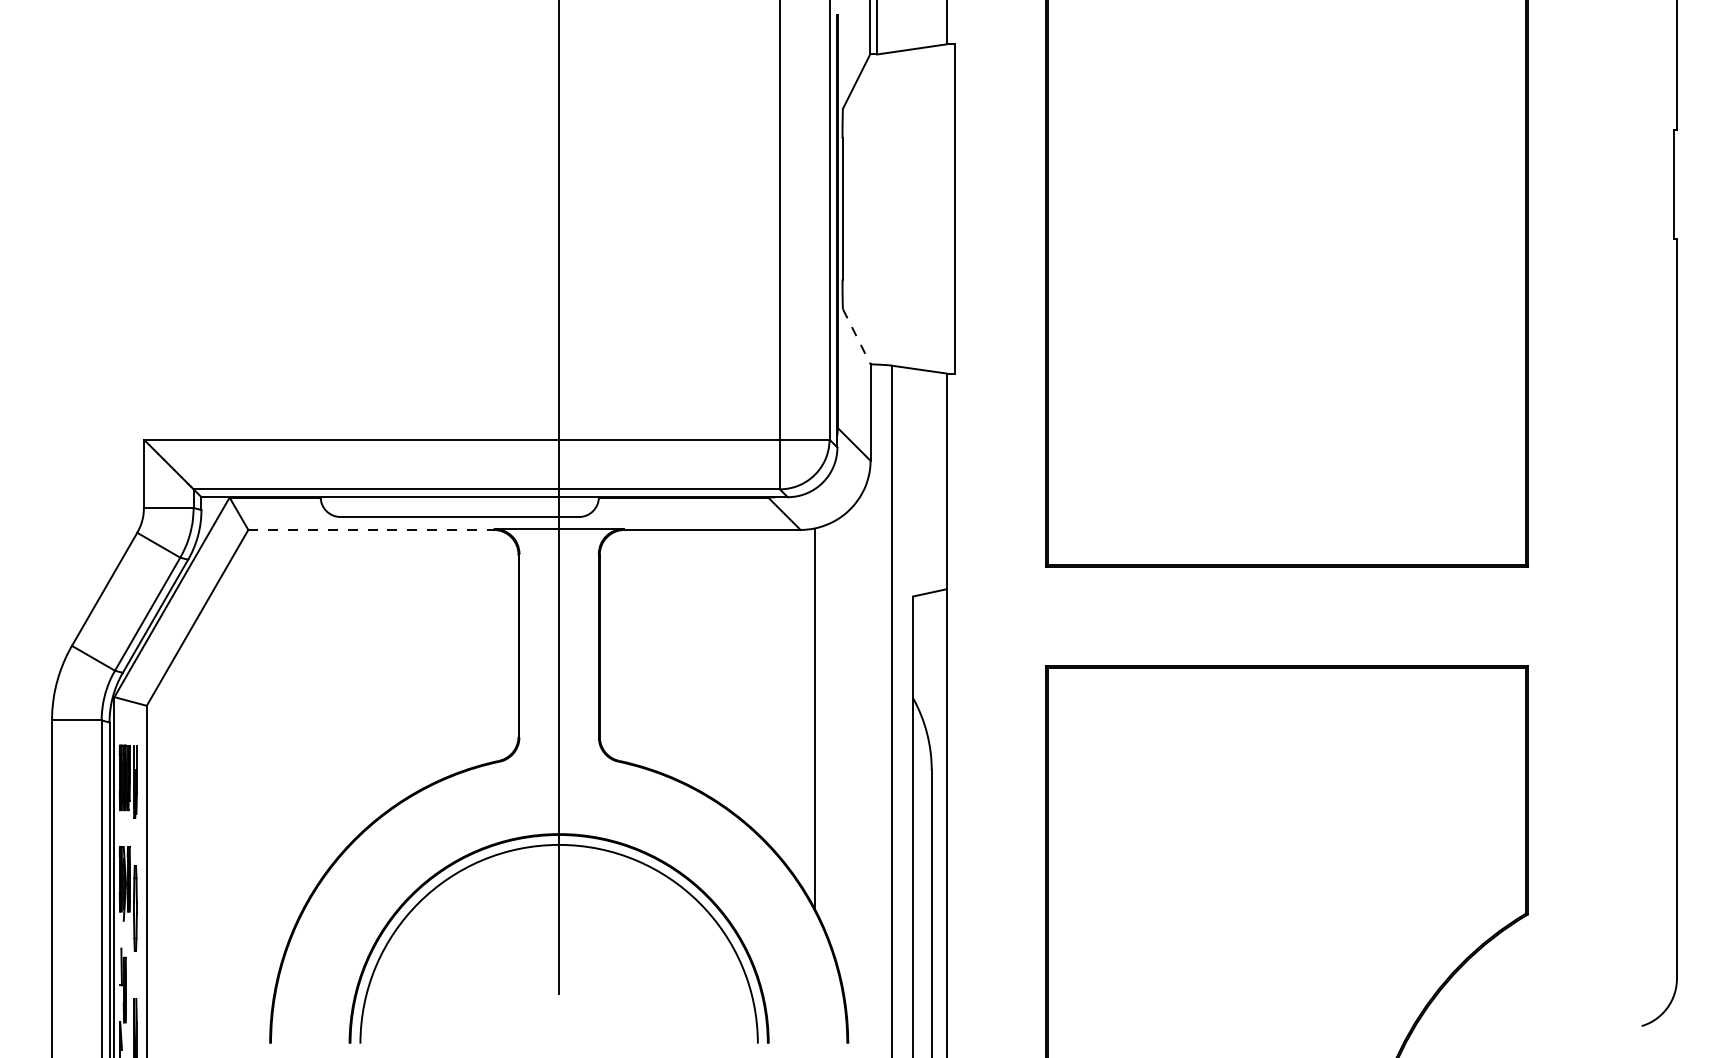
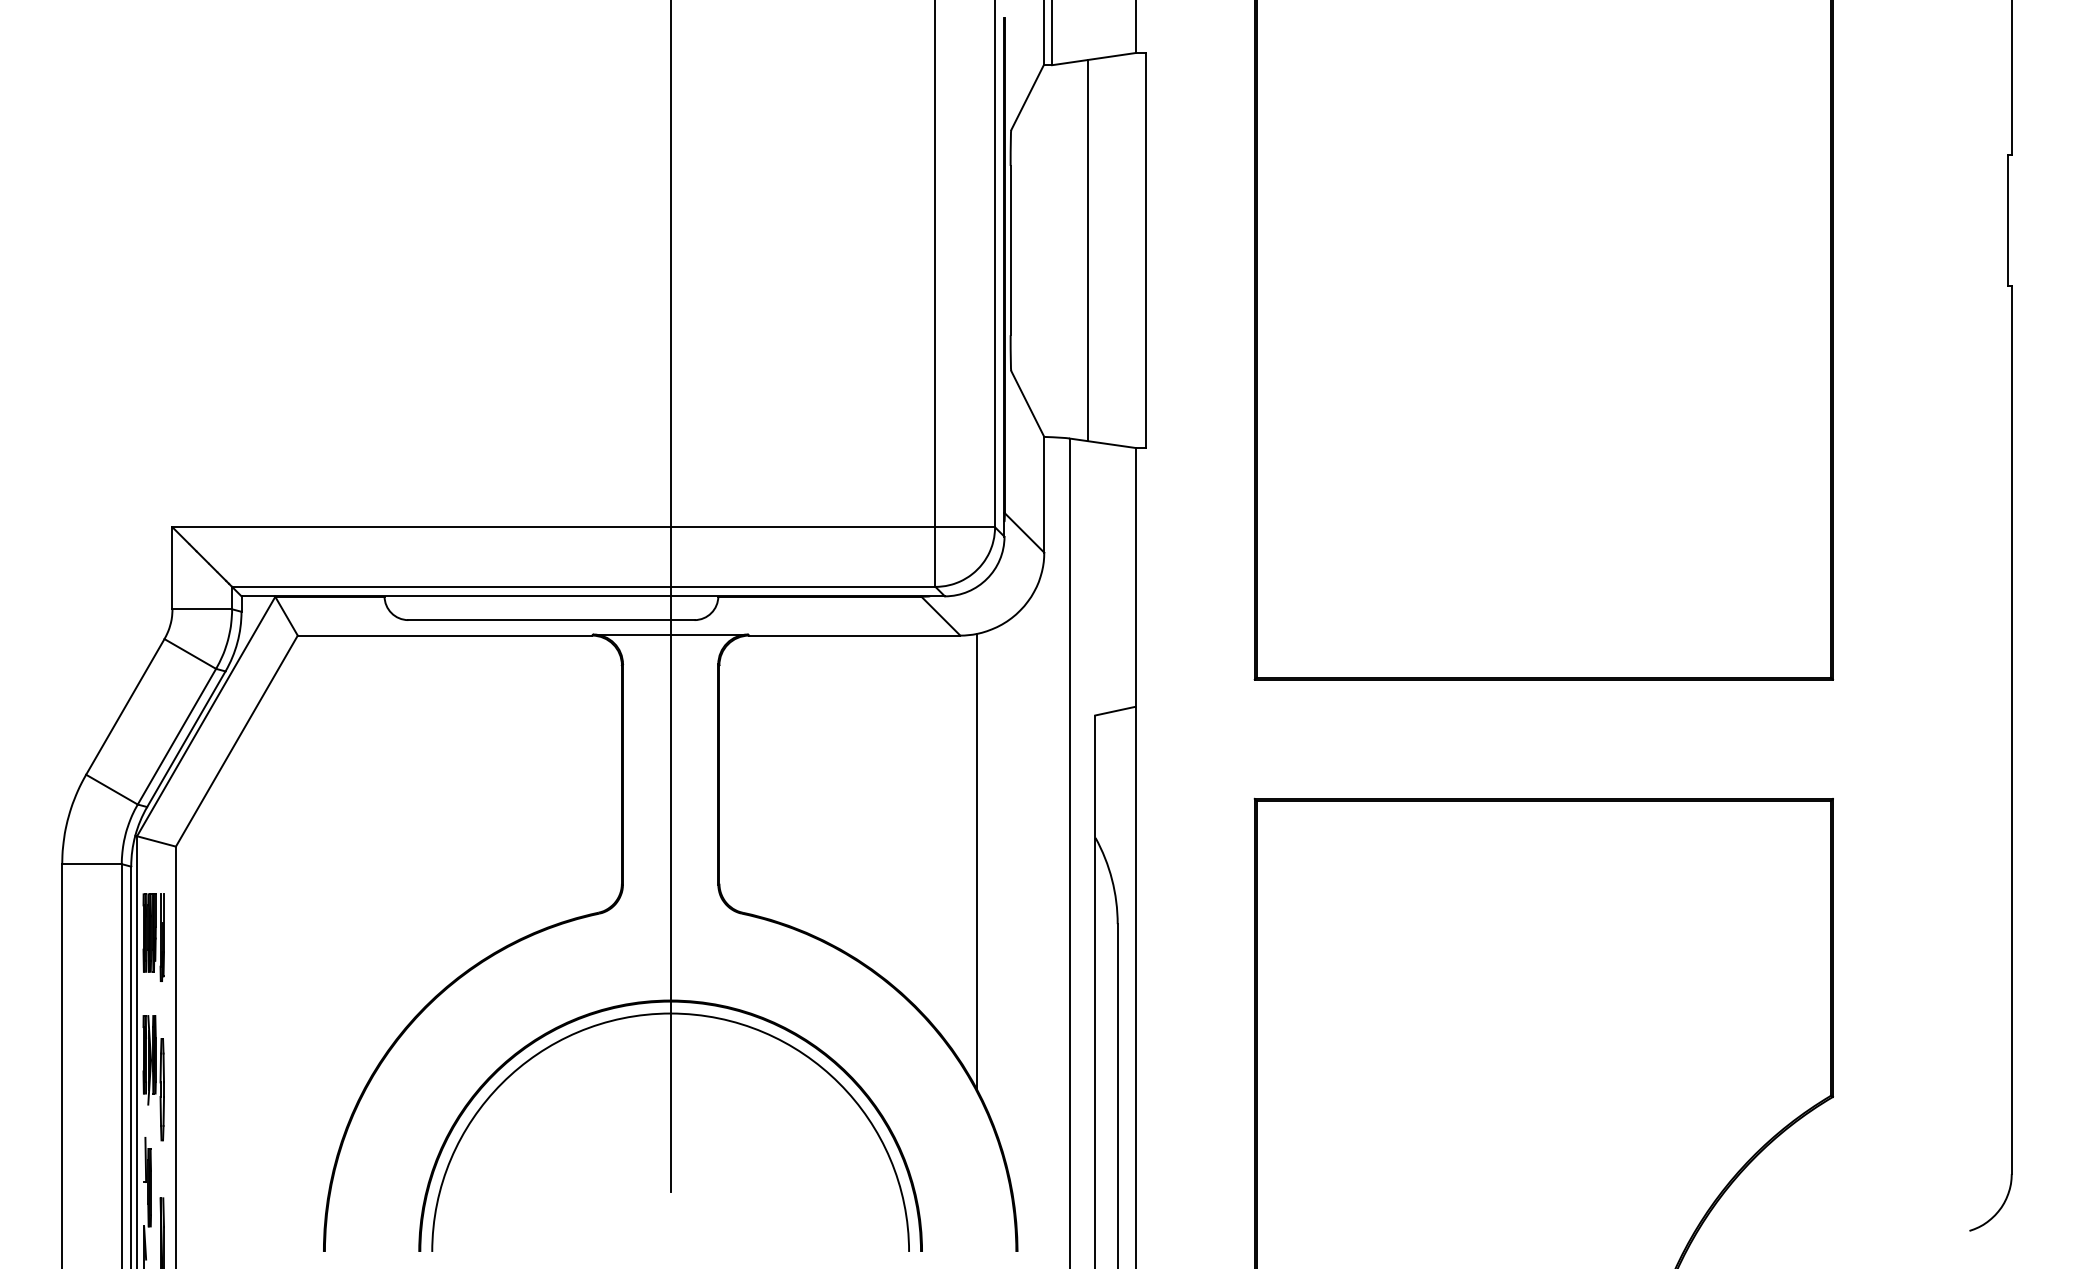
line: (906, 208) -> (1087, 250), added
line: (856, 336) -> (1027, 403), dashed -> solid
line: (371, 529) -> (445, 635), dashed -> solid

